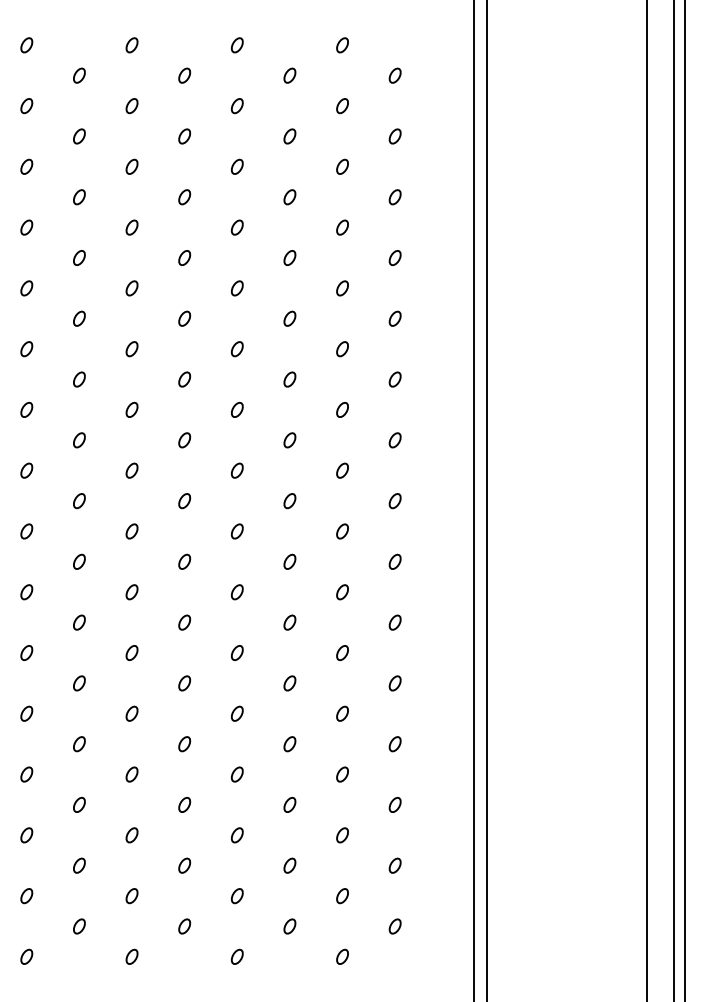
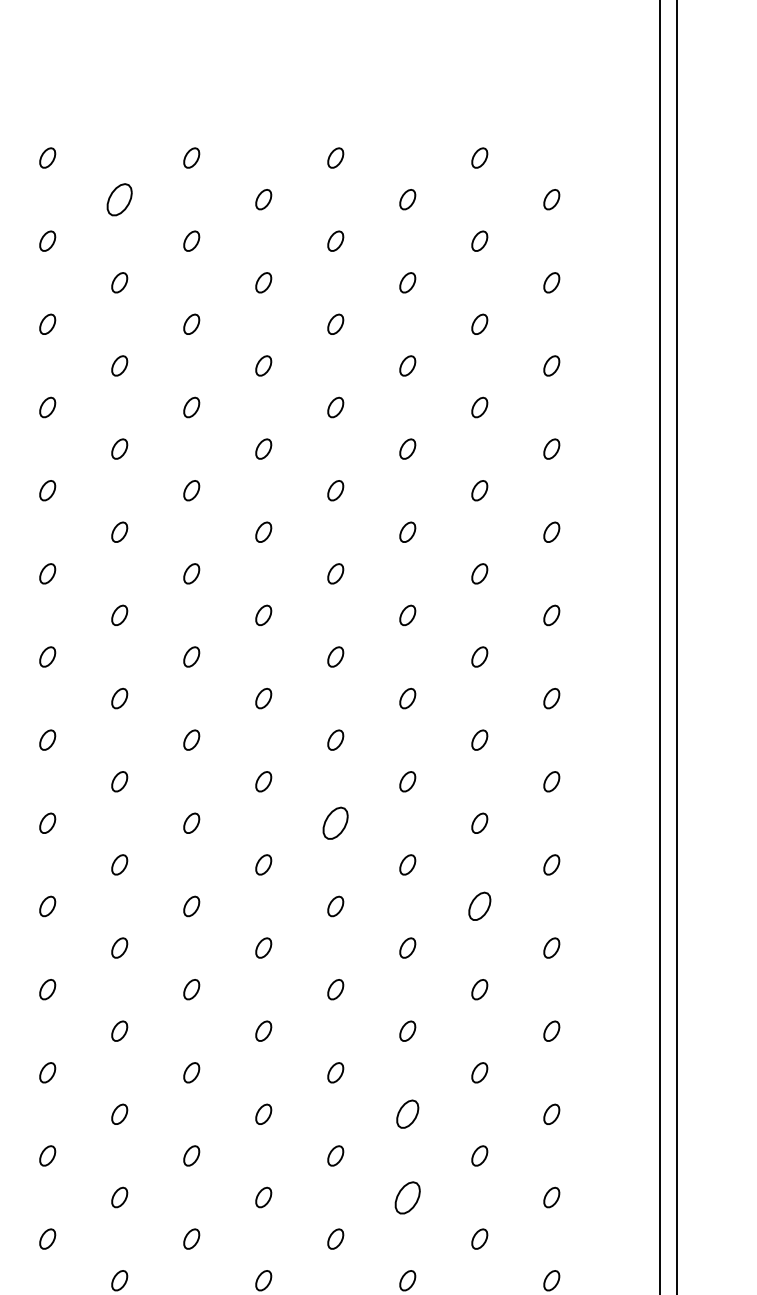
part: (79, 75) -> (119, 199), size x1.6
part: (237, 531) -> (335, 823), size x1.6
part: (342, 592) -> (479, 906), size x1.4
part: (289, 744) -> (407, 1114), size x1.4
part: (289, 804) -> (407, 1196), size x1.6

